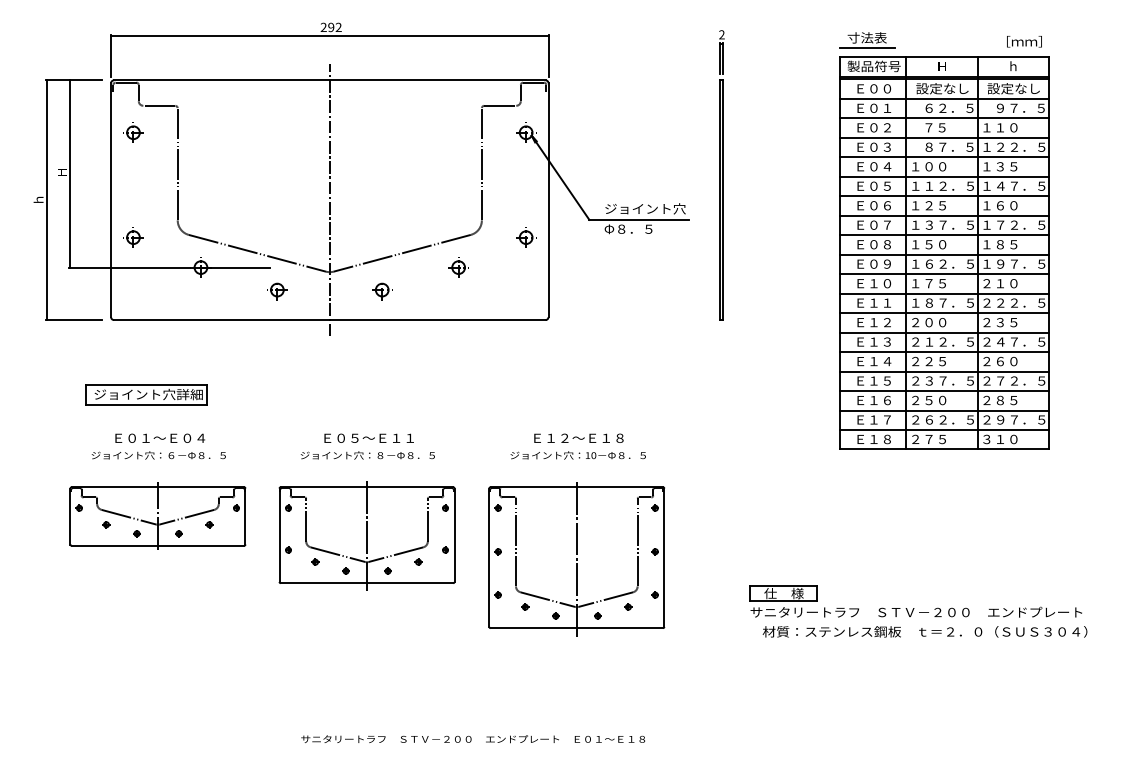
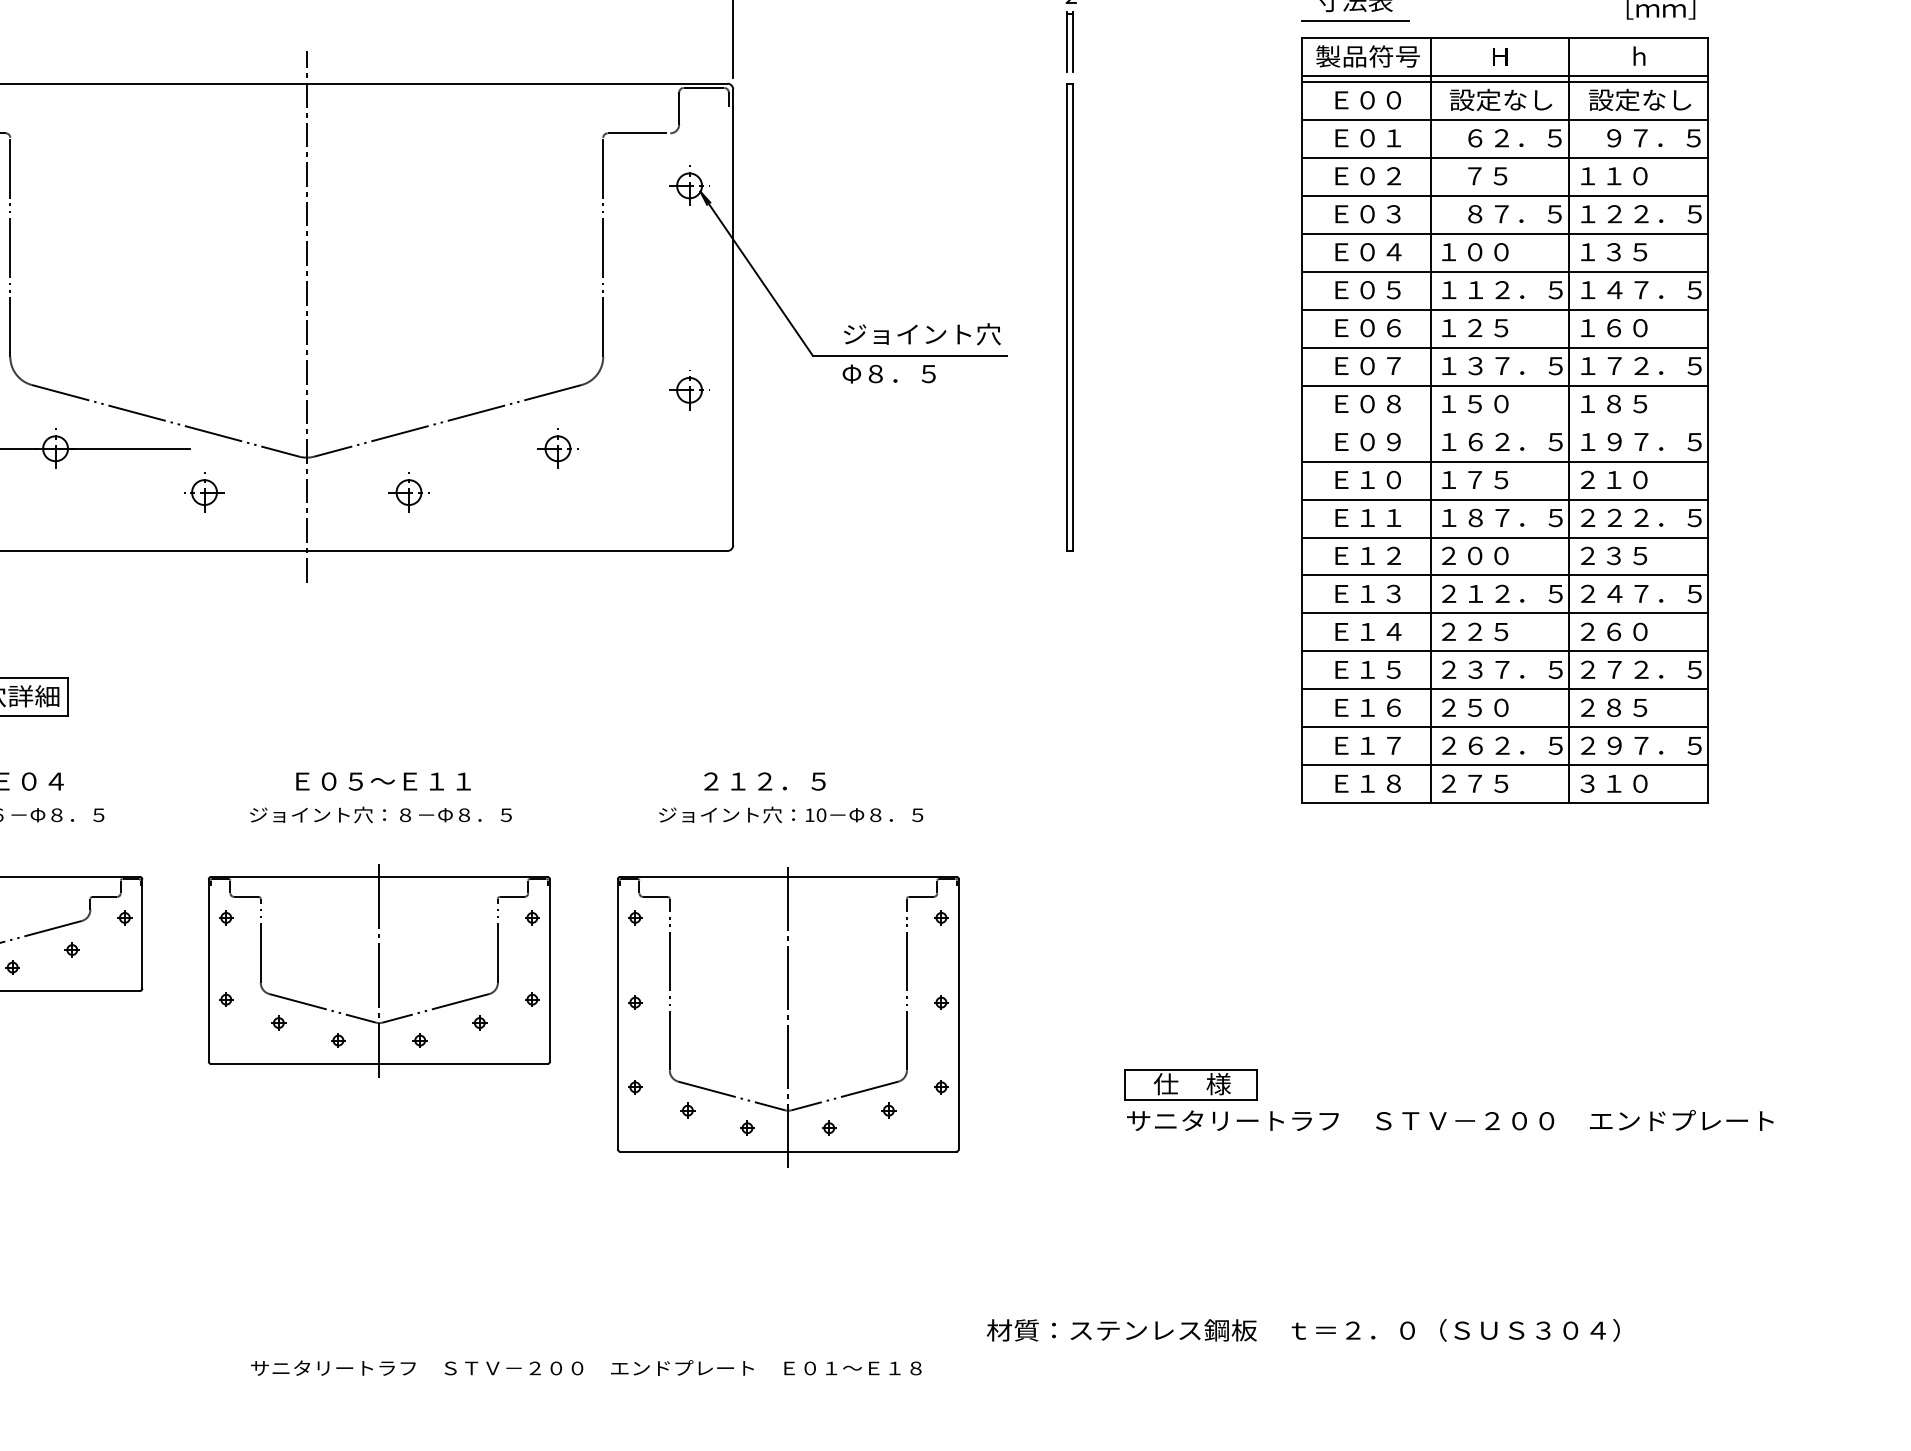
line: (944, 254) -> (1505, 423), removed
text: (578, 437) -> (791, 779), Ｅ１２～Ｅ１８ -> ２１２．５
text: (924, 631) -> (1302, 1329), moved

